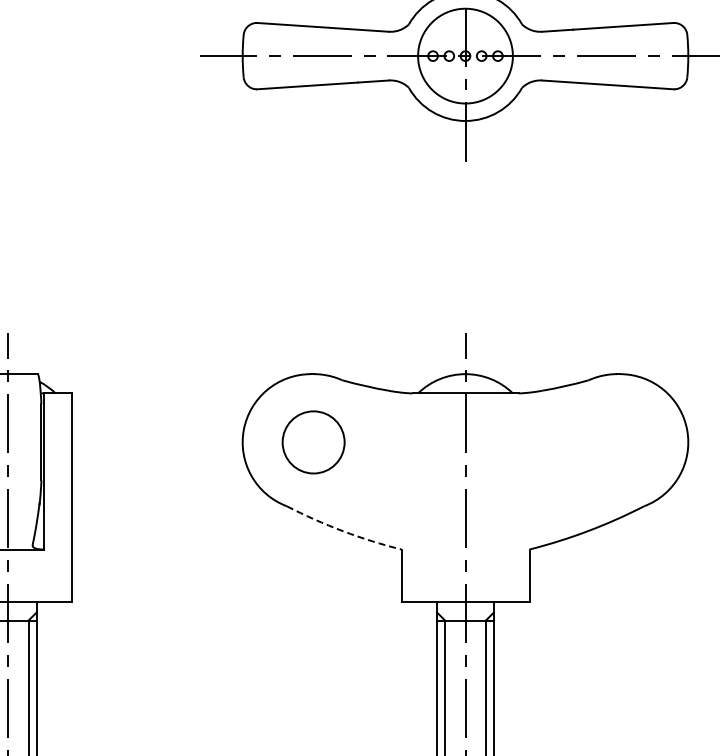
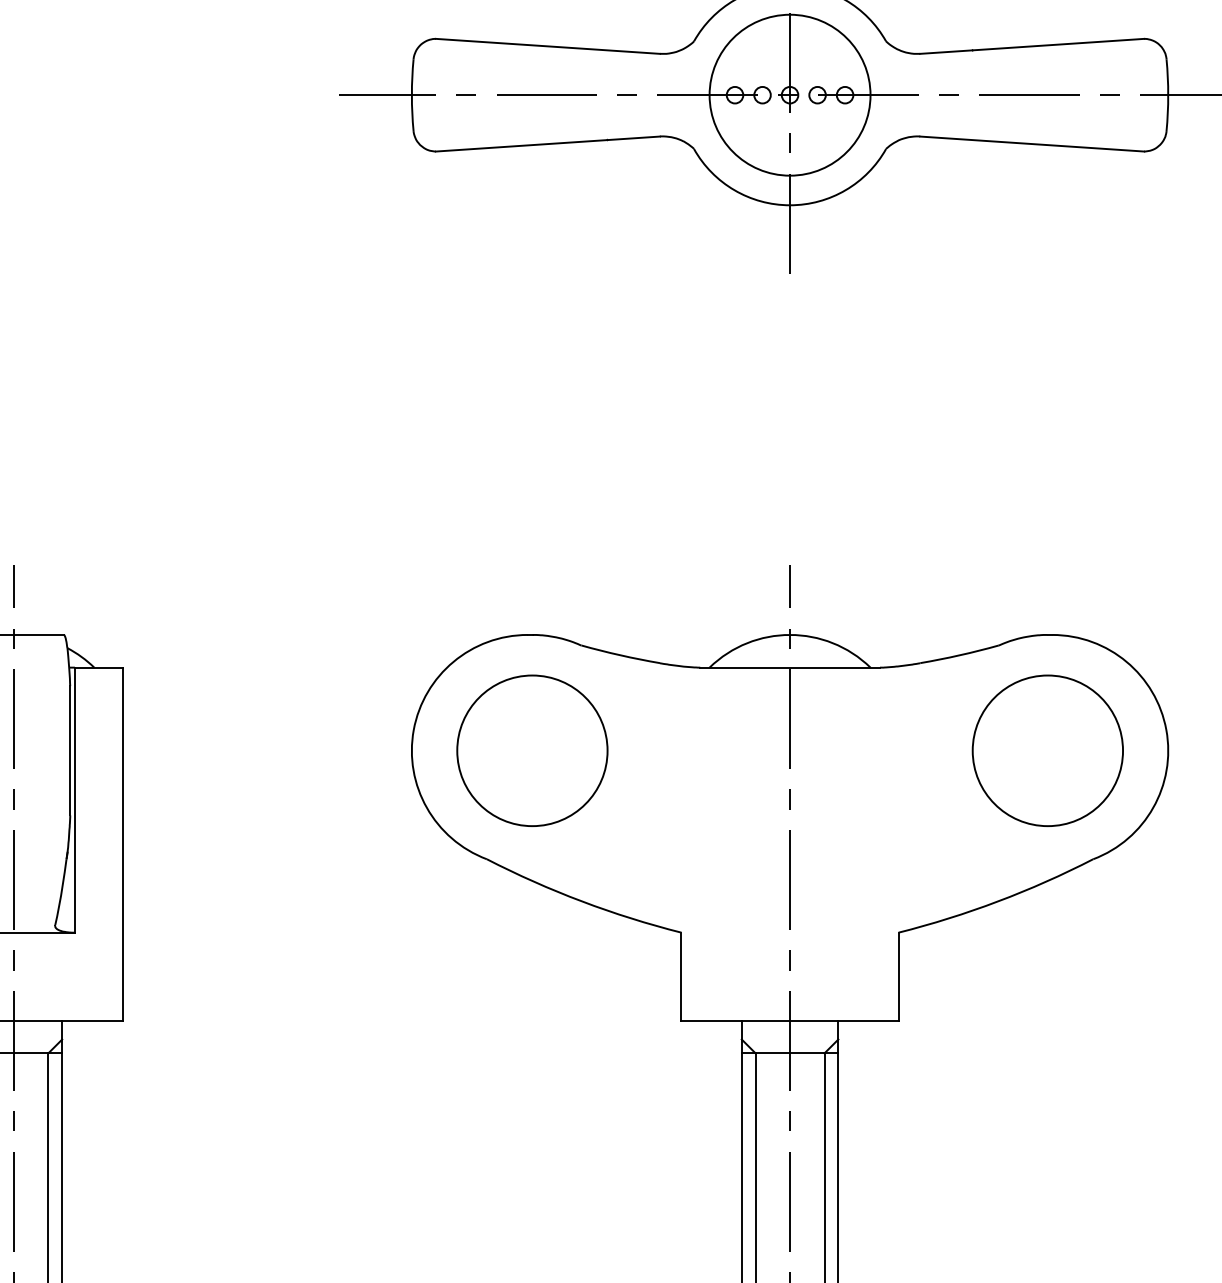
part: (313, 442) -> (532, 750), size x1.43
part: (617, 442) -> (1048, 750), added
arc: (342, 531) -> (581, 902), dashed -> solid

